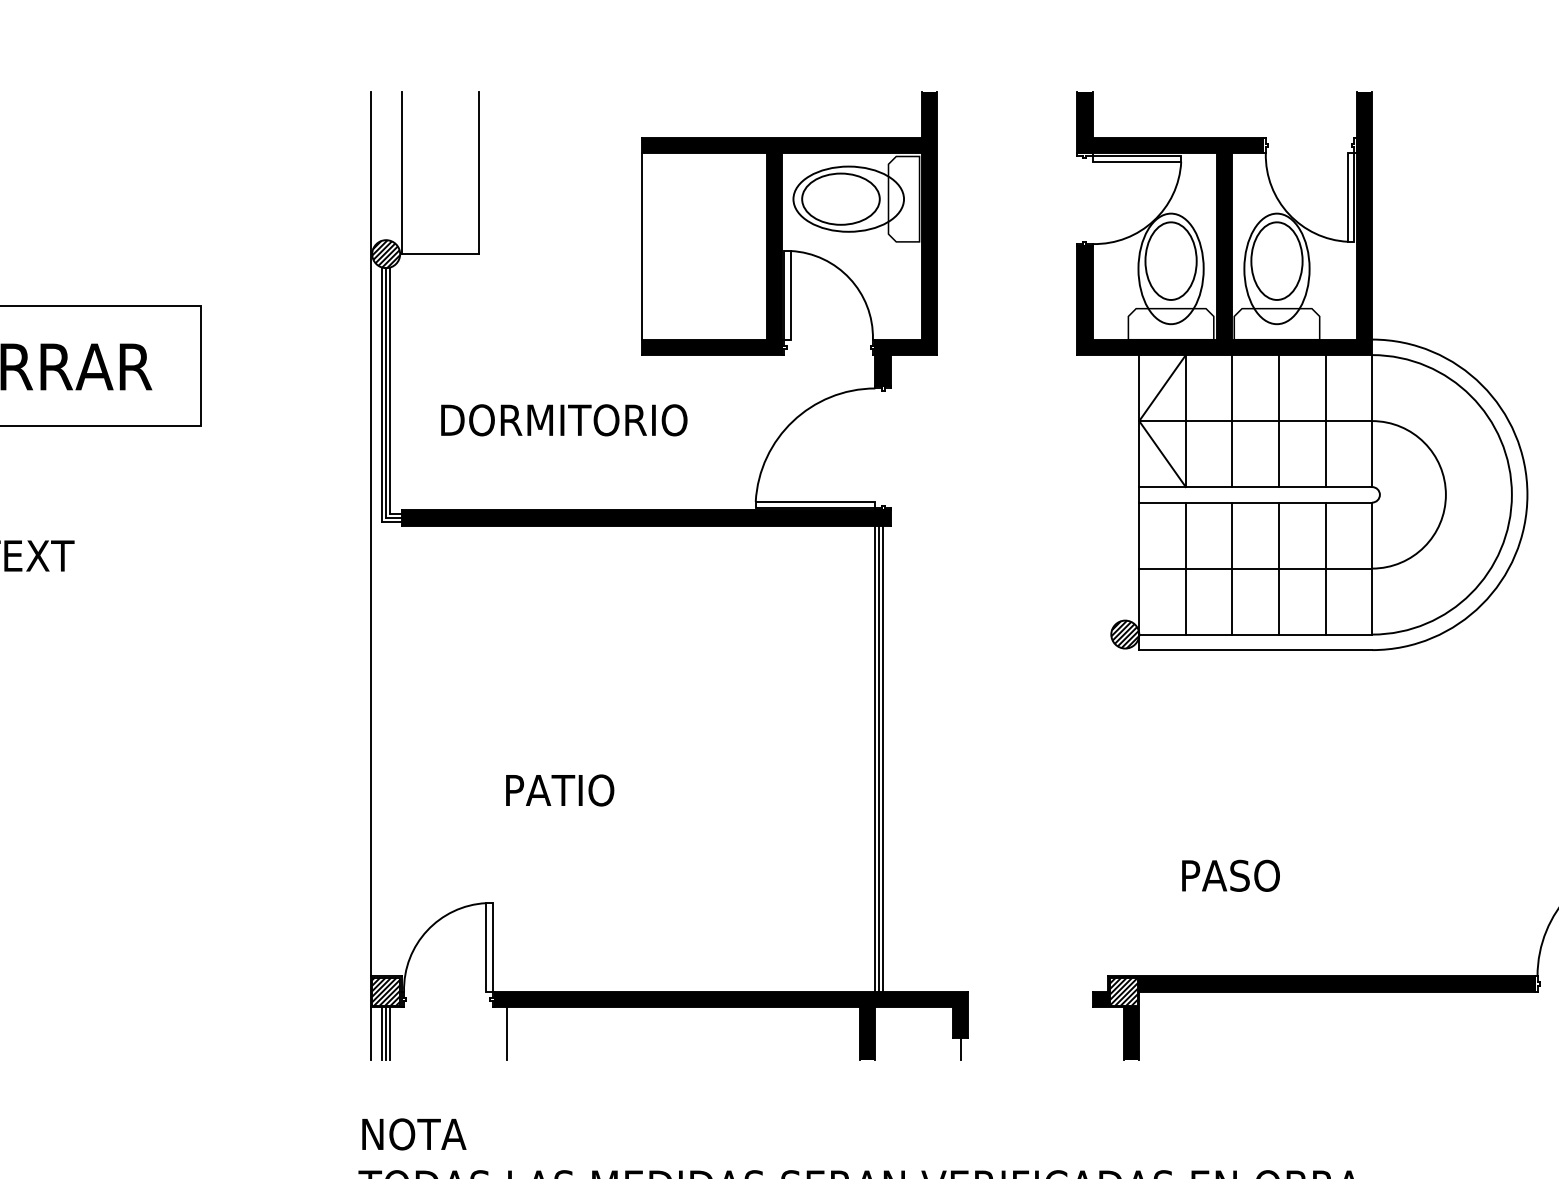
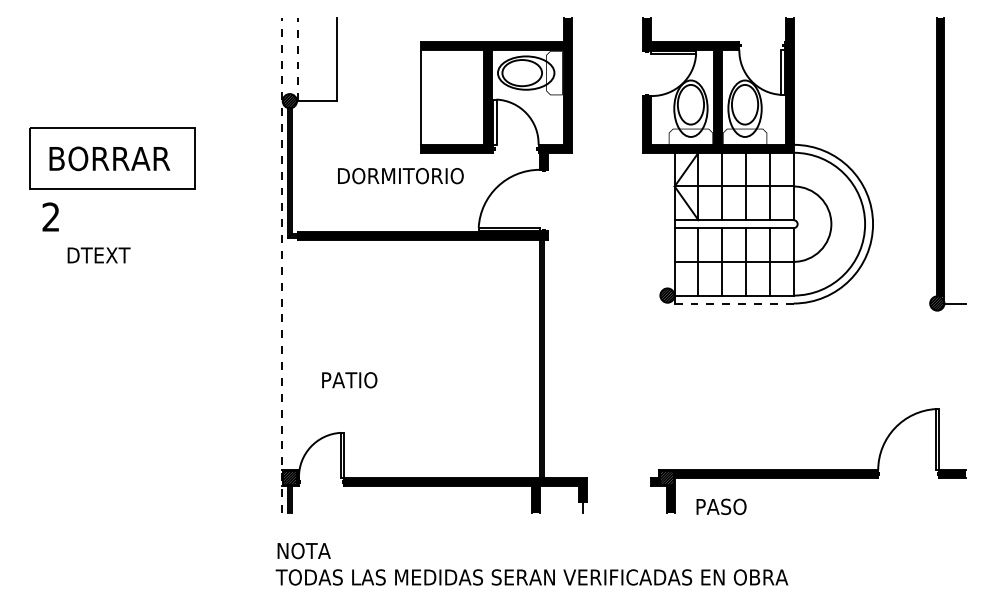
line: (401, 172) -> (297, 59), solid -> dashed
text: (563, 421) -> (400, 176), moved
line: (369, 575) -> (281, 265), solid -> dashed
line: (1256, 650) -> (734, 303), solid -> dashed
text: (559, 790) -> (349, 380), moved
text: (1230, 875) -> (721, 506), moved
line: (506, 1033) -> (351, 499), removed

